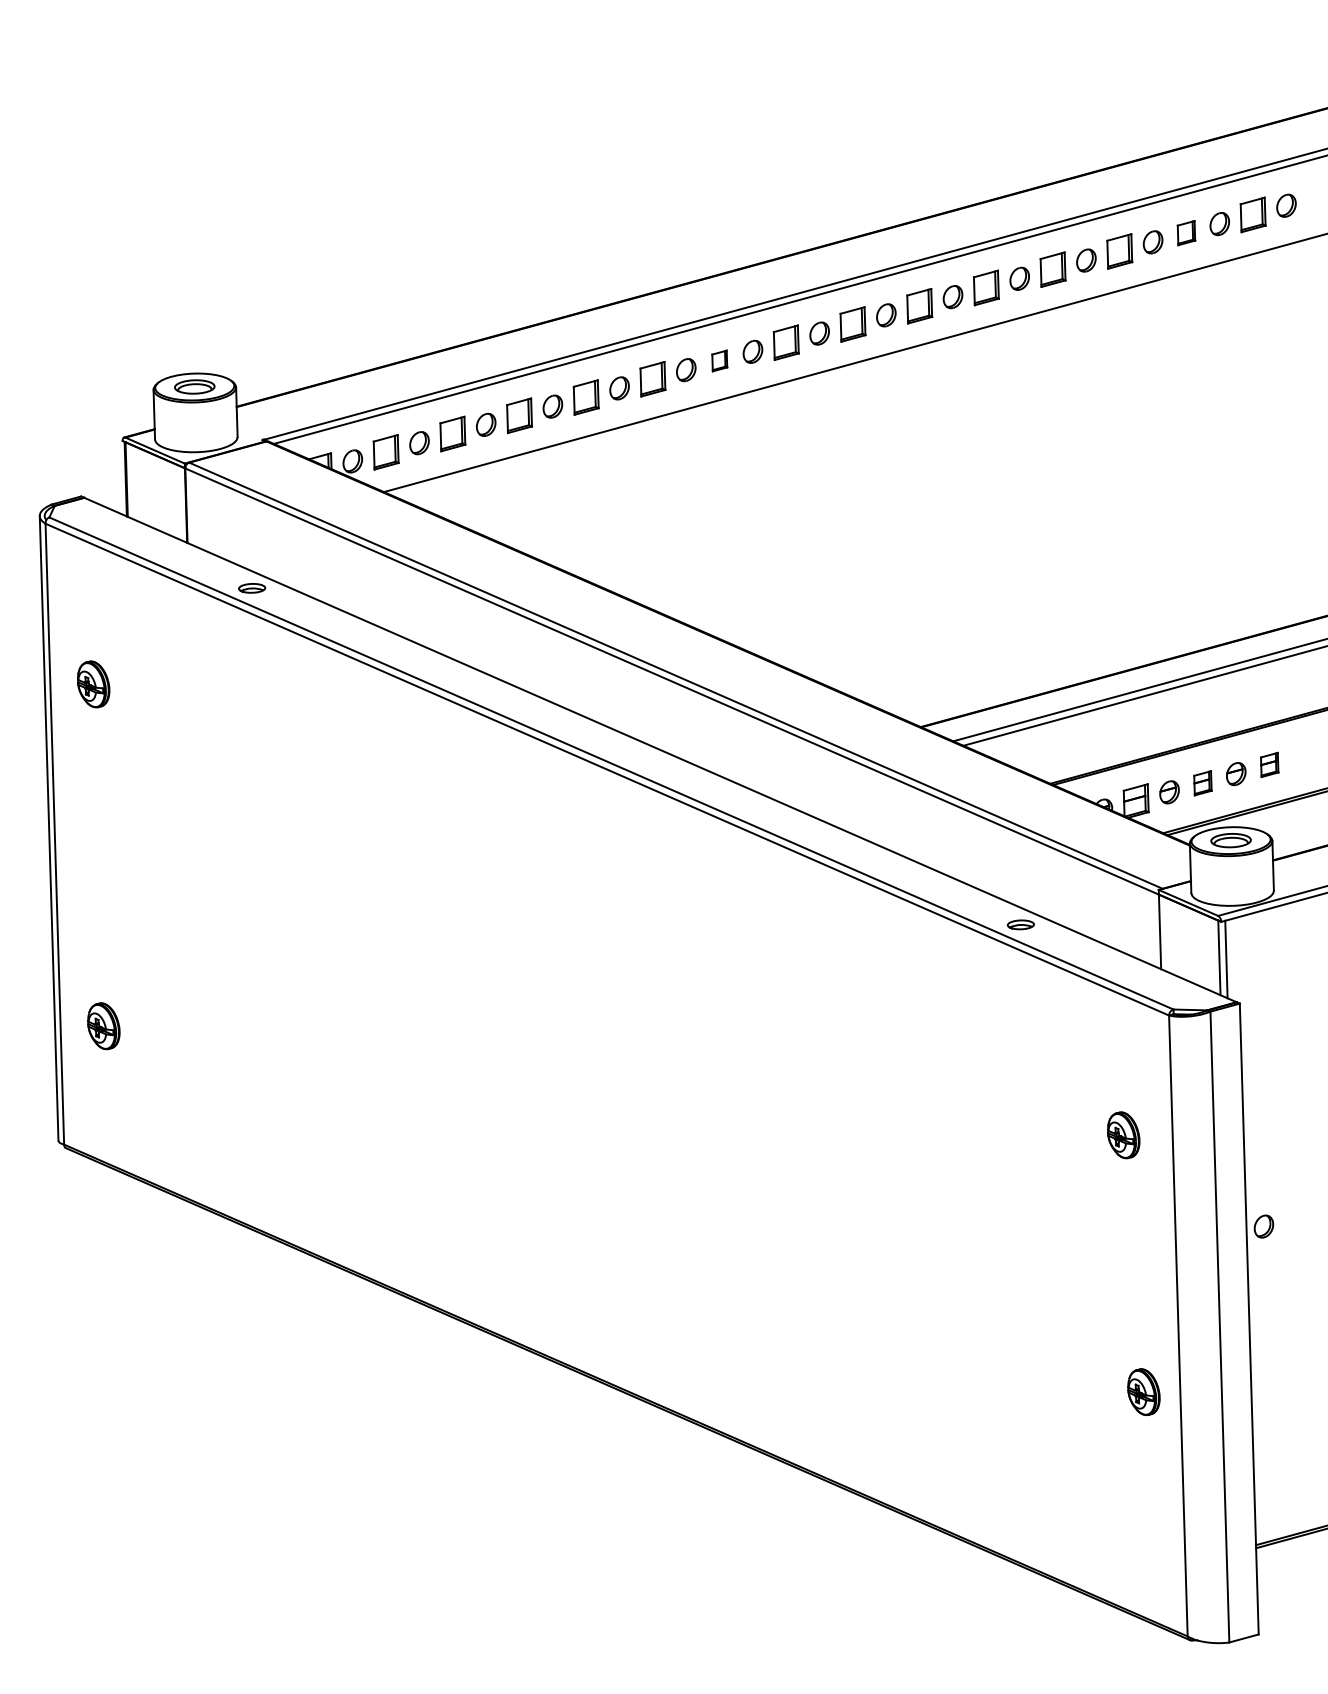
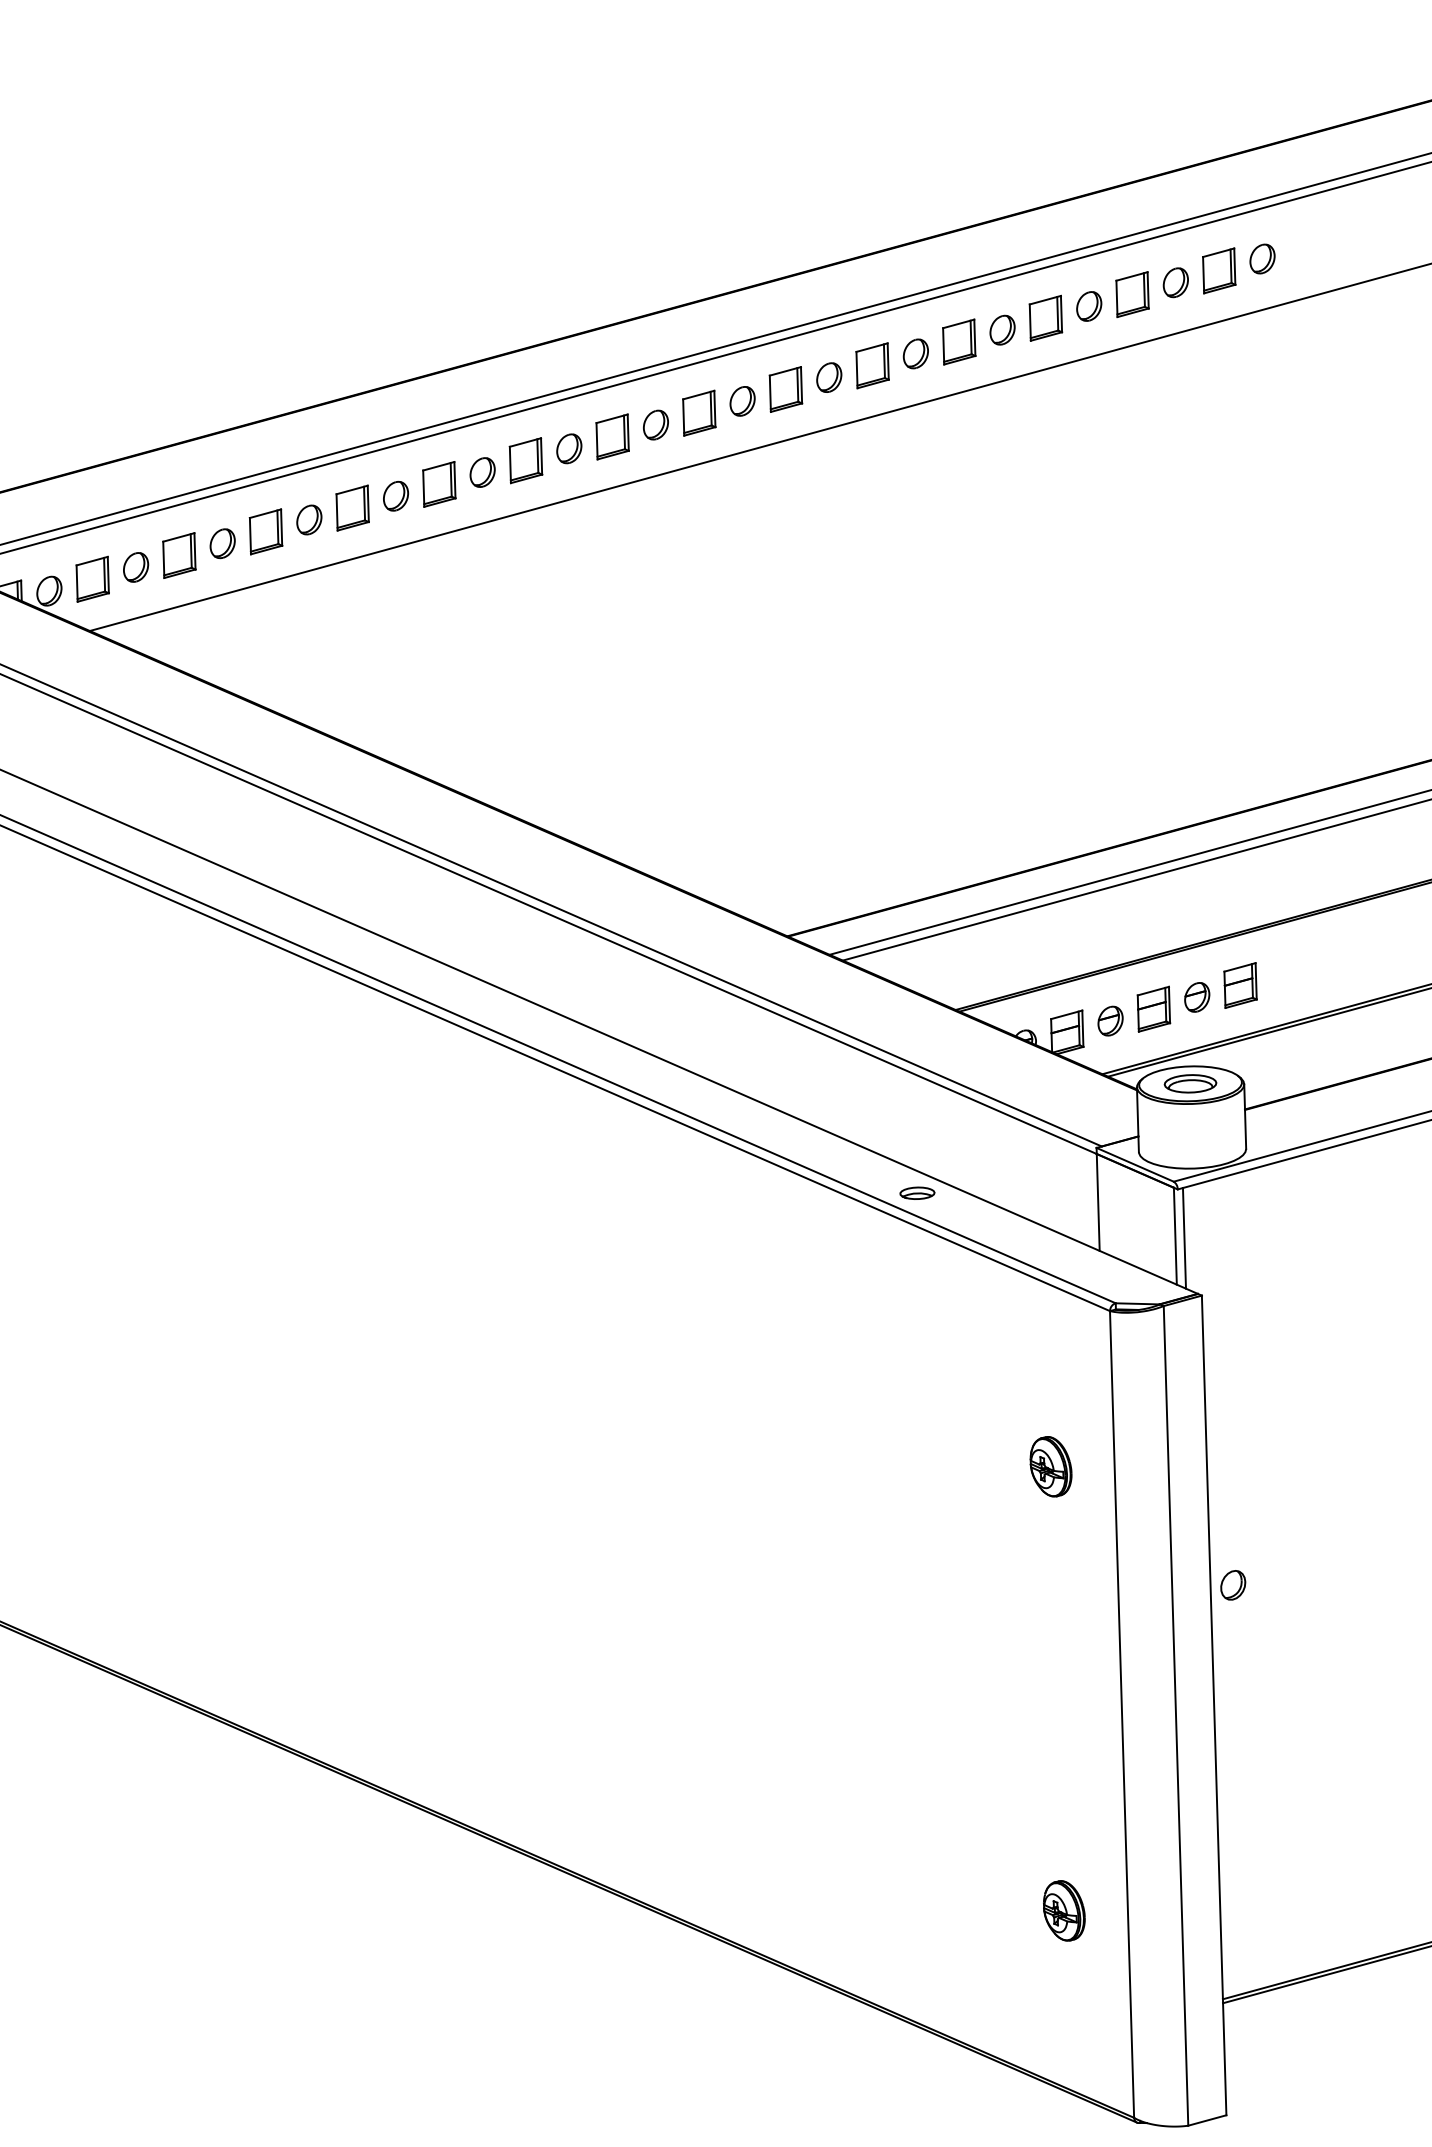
part: (1186, 232) -> (1132, 293), size x1.43
part: (719, 360) -> (525, 460), size x1.67
part: (1269, 764) -> (1240, 984), size x1.43
part: (1202, 783) -> (1153, 1009), size x1.43
part: (1143, 1391) -> (1063, 1910), moved

